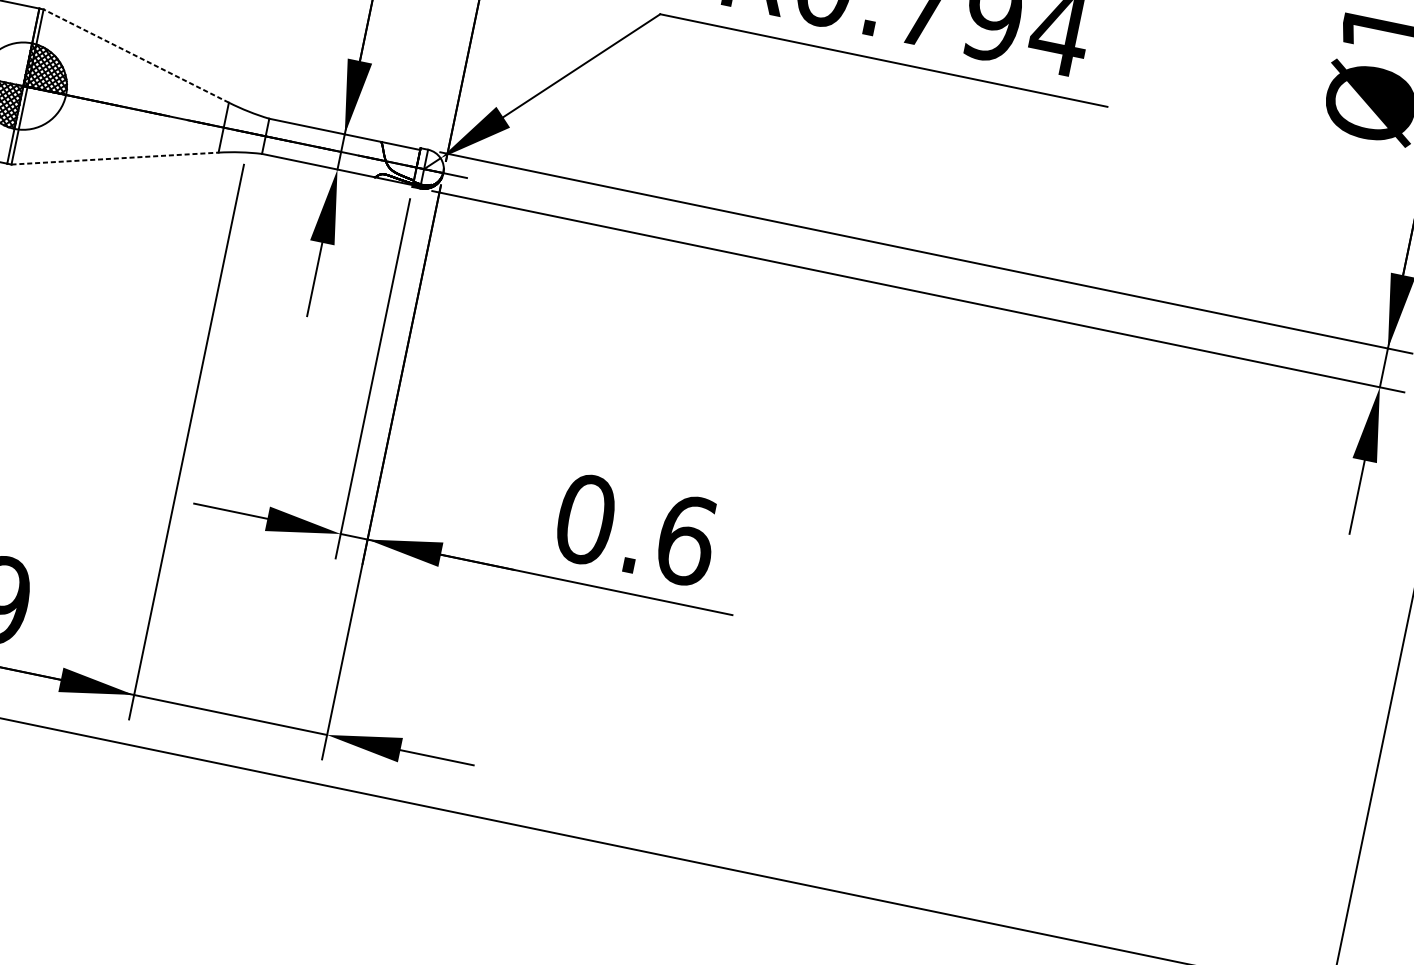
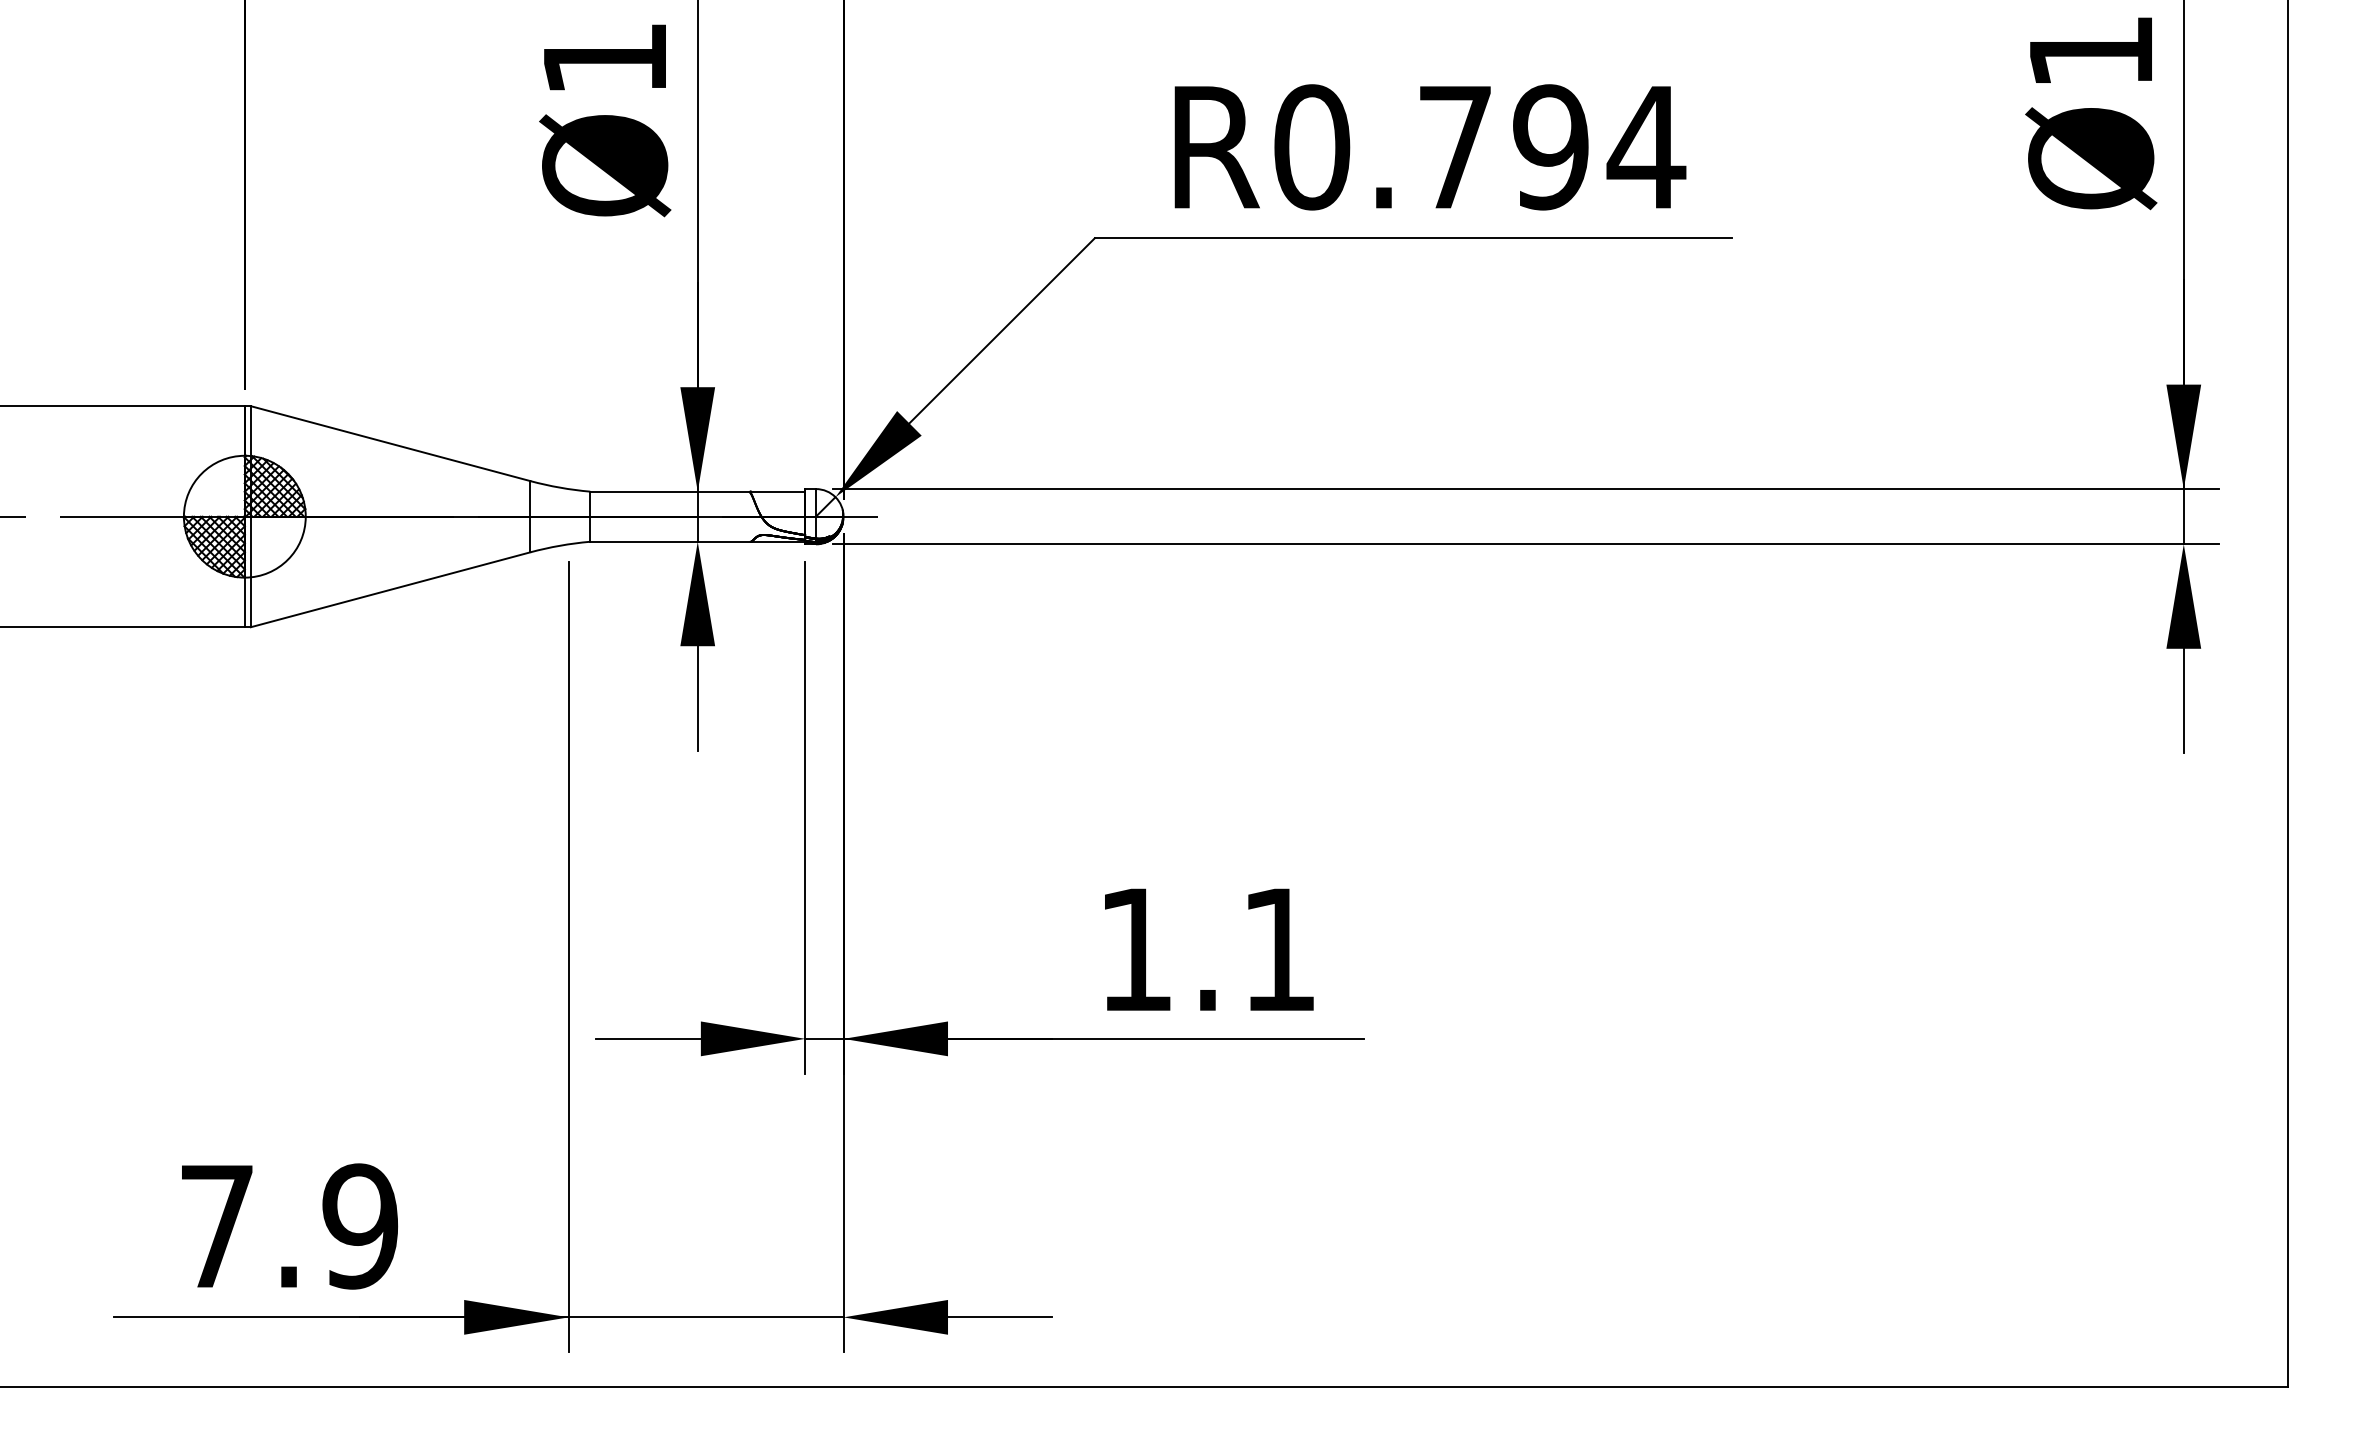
line: (136, 55) -> (390, 443), dashed -> solid
line: (114, 158) -> (390, 589), dashed -> solid
text: (636, 529) -> (1208, 949), 0.6 -> 1.1

